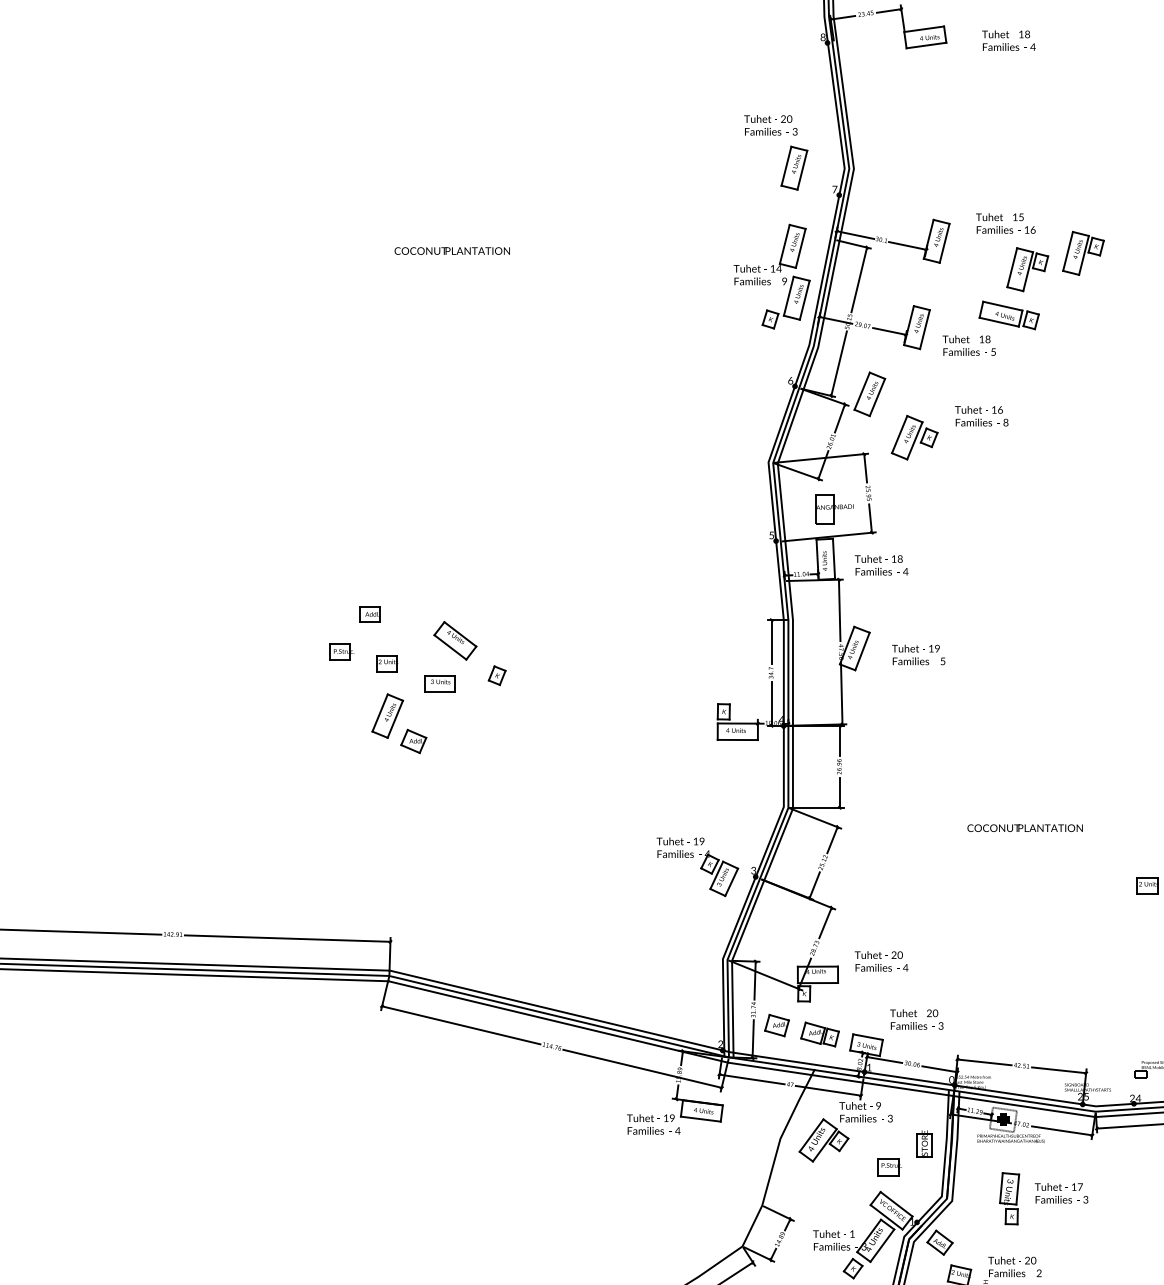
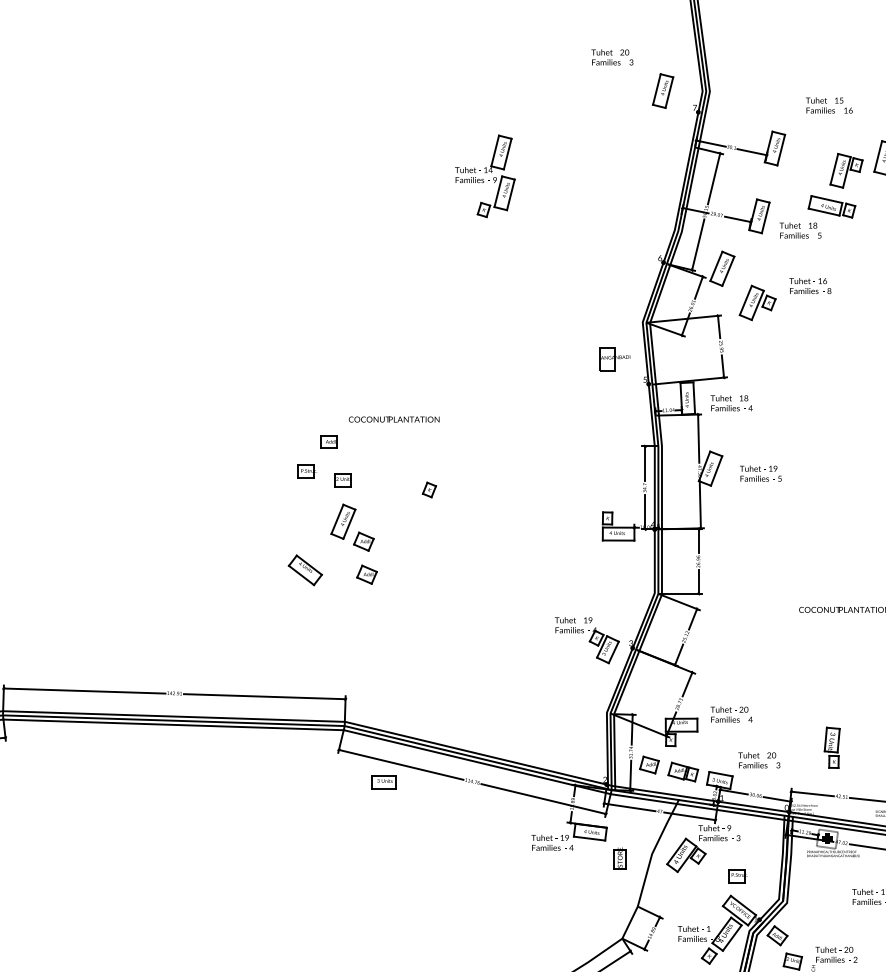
text: (770, 125) -> (612, 57), moved
text: (1005, 223) -> (829, 105), moved
text: (451, 250) -> (393, 419), moved
part: (771, 276) -> (484, 176), moved
part: (834, 509) -> (615, 359), moved
part: (455, 640) -> (305, 570), moved
part: (439, 683) -> (384, 782), moved
part: (417, 783) -> (366, 574), added
part: (924, 1143) -> (619, 857), moved
part: (1009, 1198) -> (832, 747), moved

